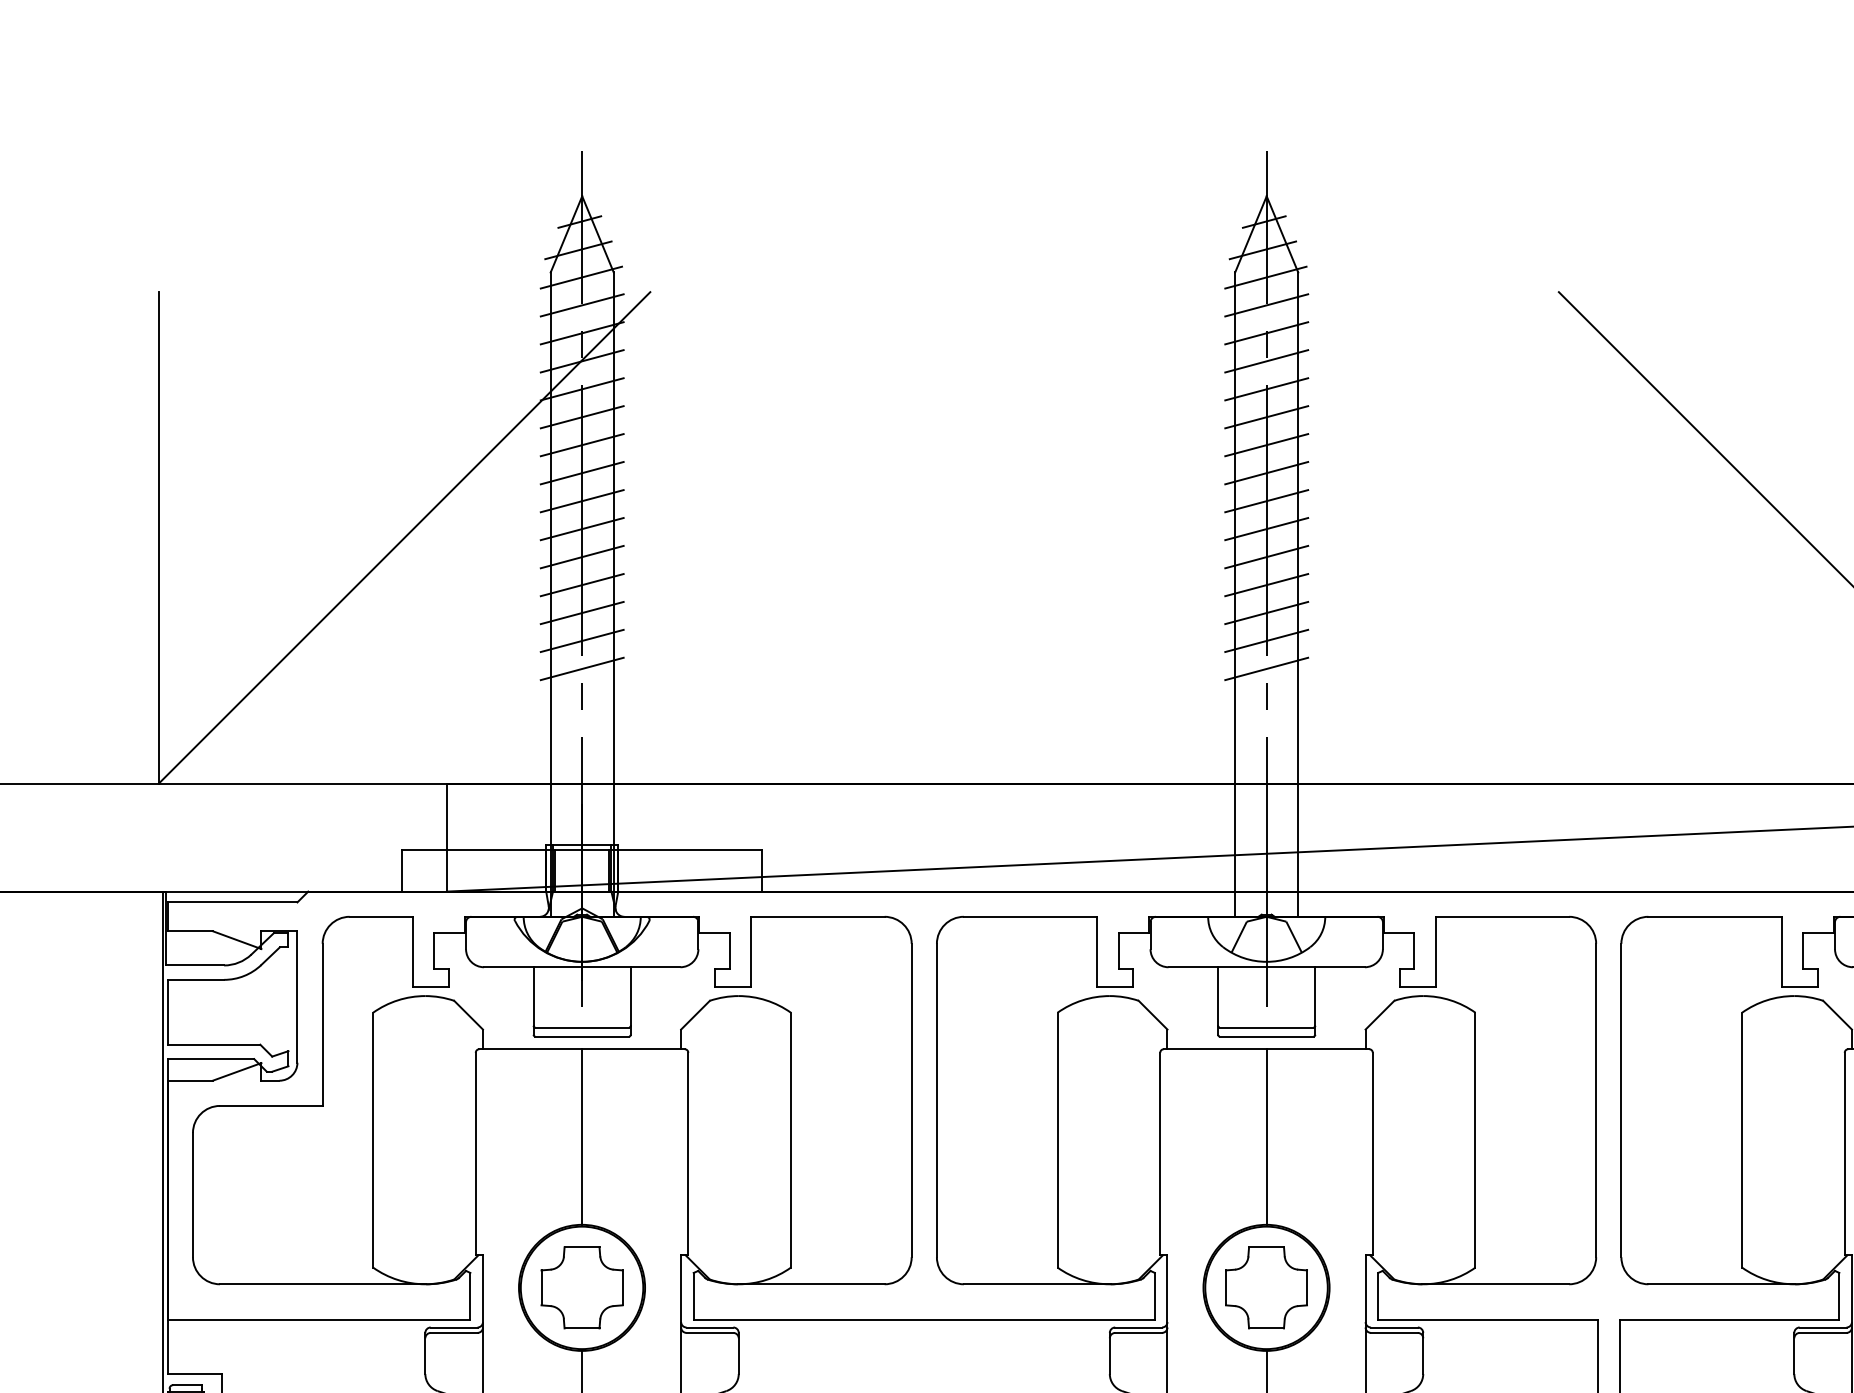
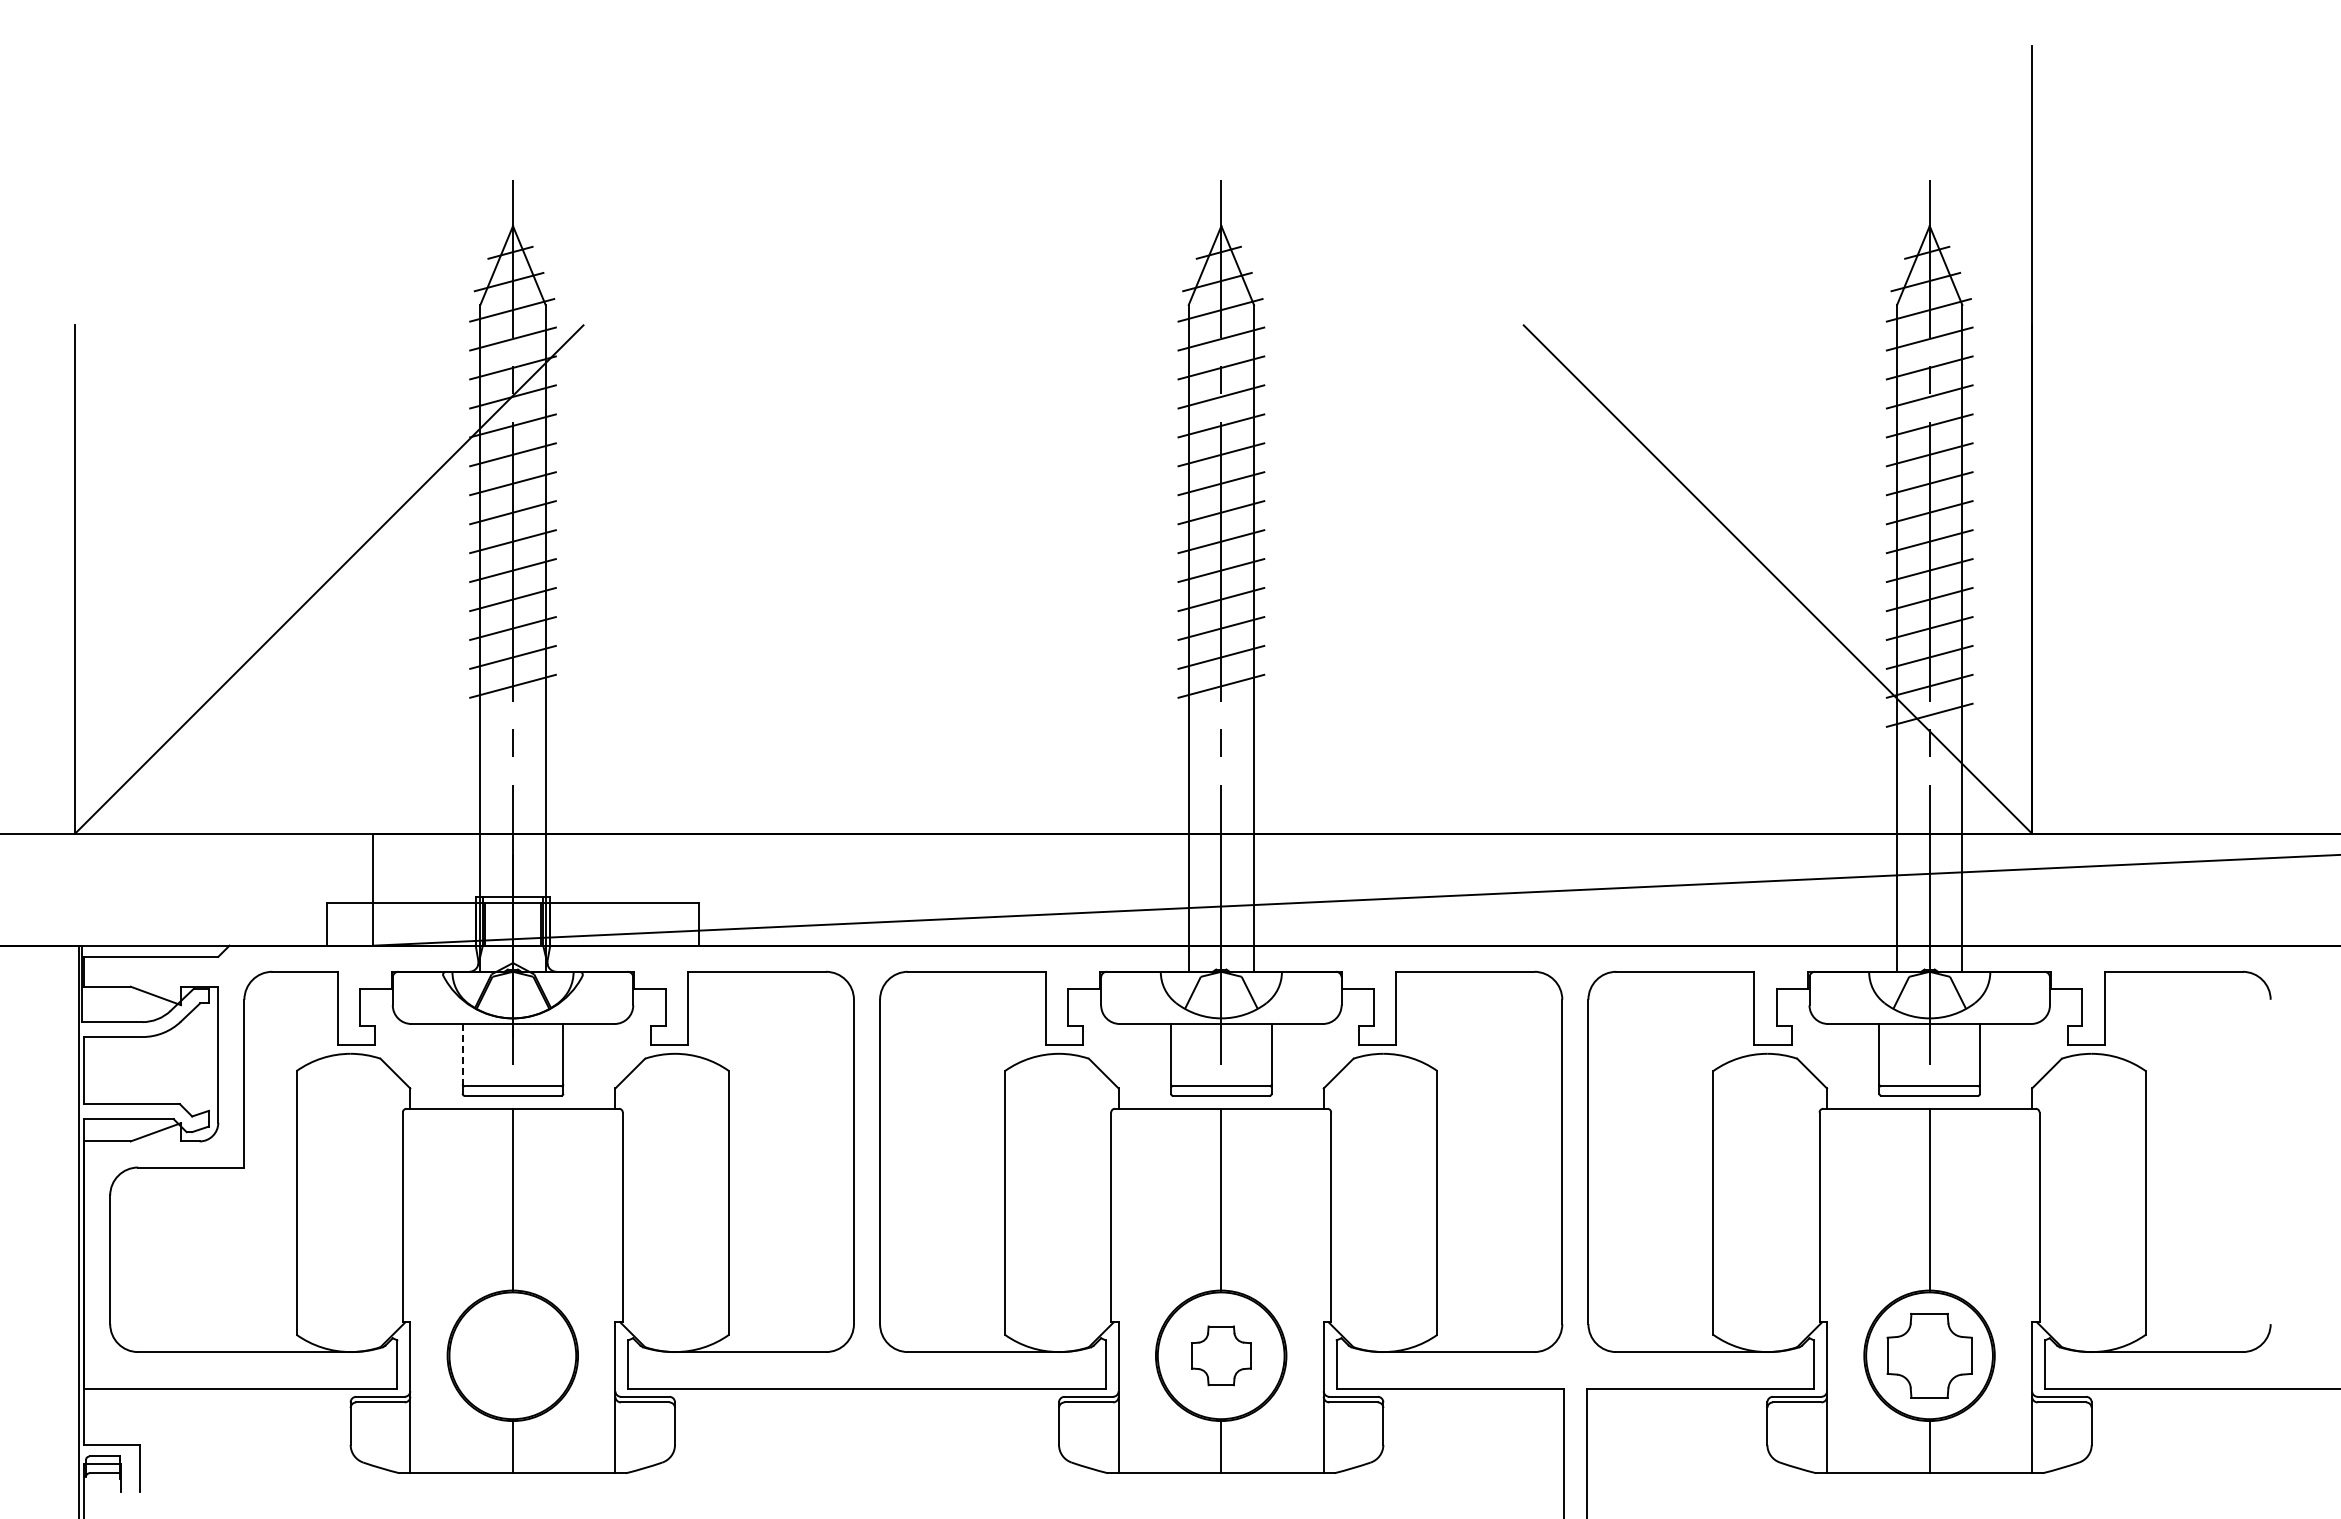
line: (581, 668) -> (512, 714), removed
line: (1266, 668) -> (1221, 714), removed
line: (533, 996) -> (462, 1054), solid -> dashed
part: (581, 1287) -> (512, 1355), removed
part: (1266, 1287) -> (1221, 1355), size x0.7

